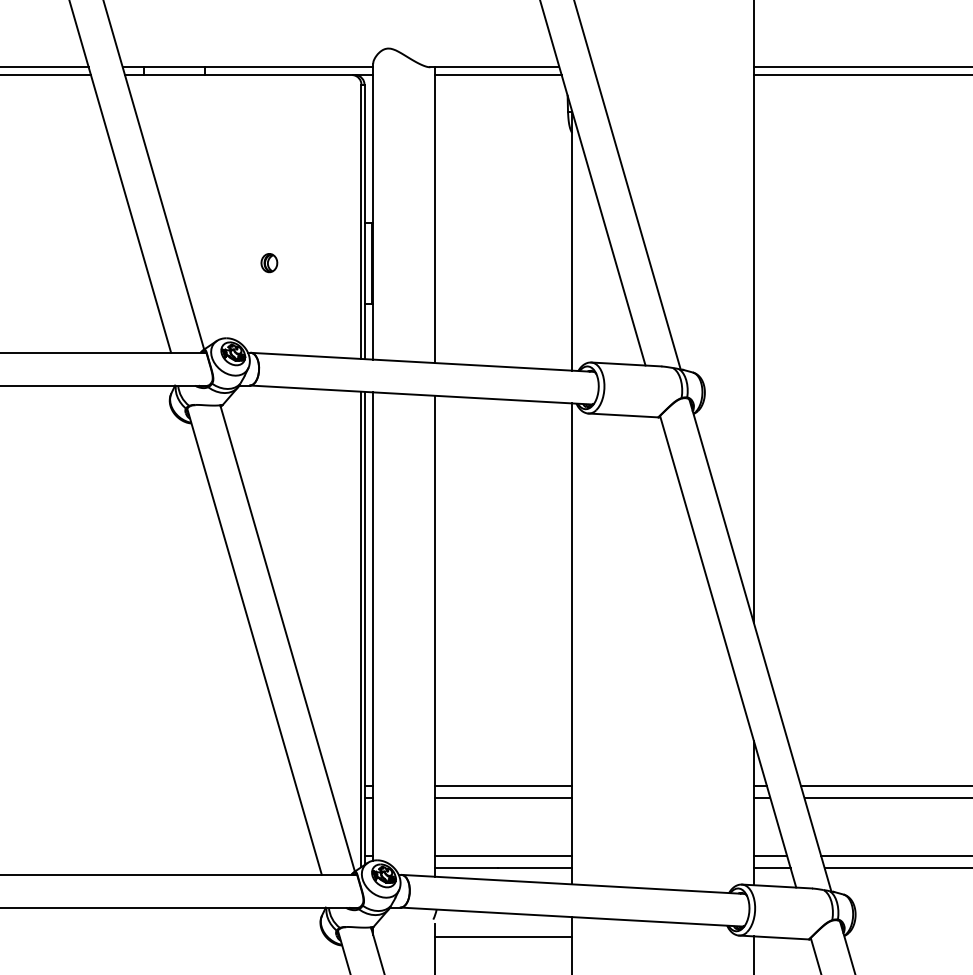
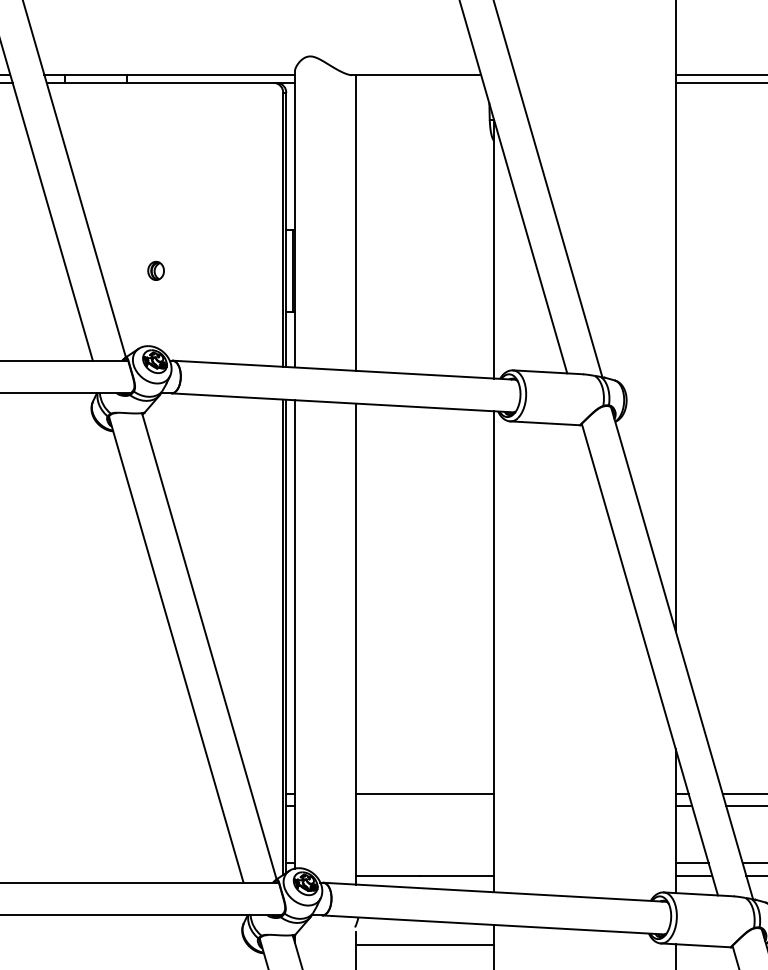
line: (497, 75) -> (419, 83), removed
part: (269, 263) -> (156, 271), moved
line: (503, 798) -> (425, 806), removed
line: (503, 855) -> (425, 863), removed

